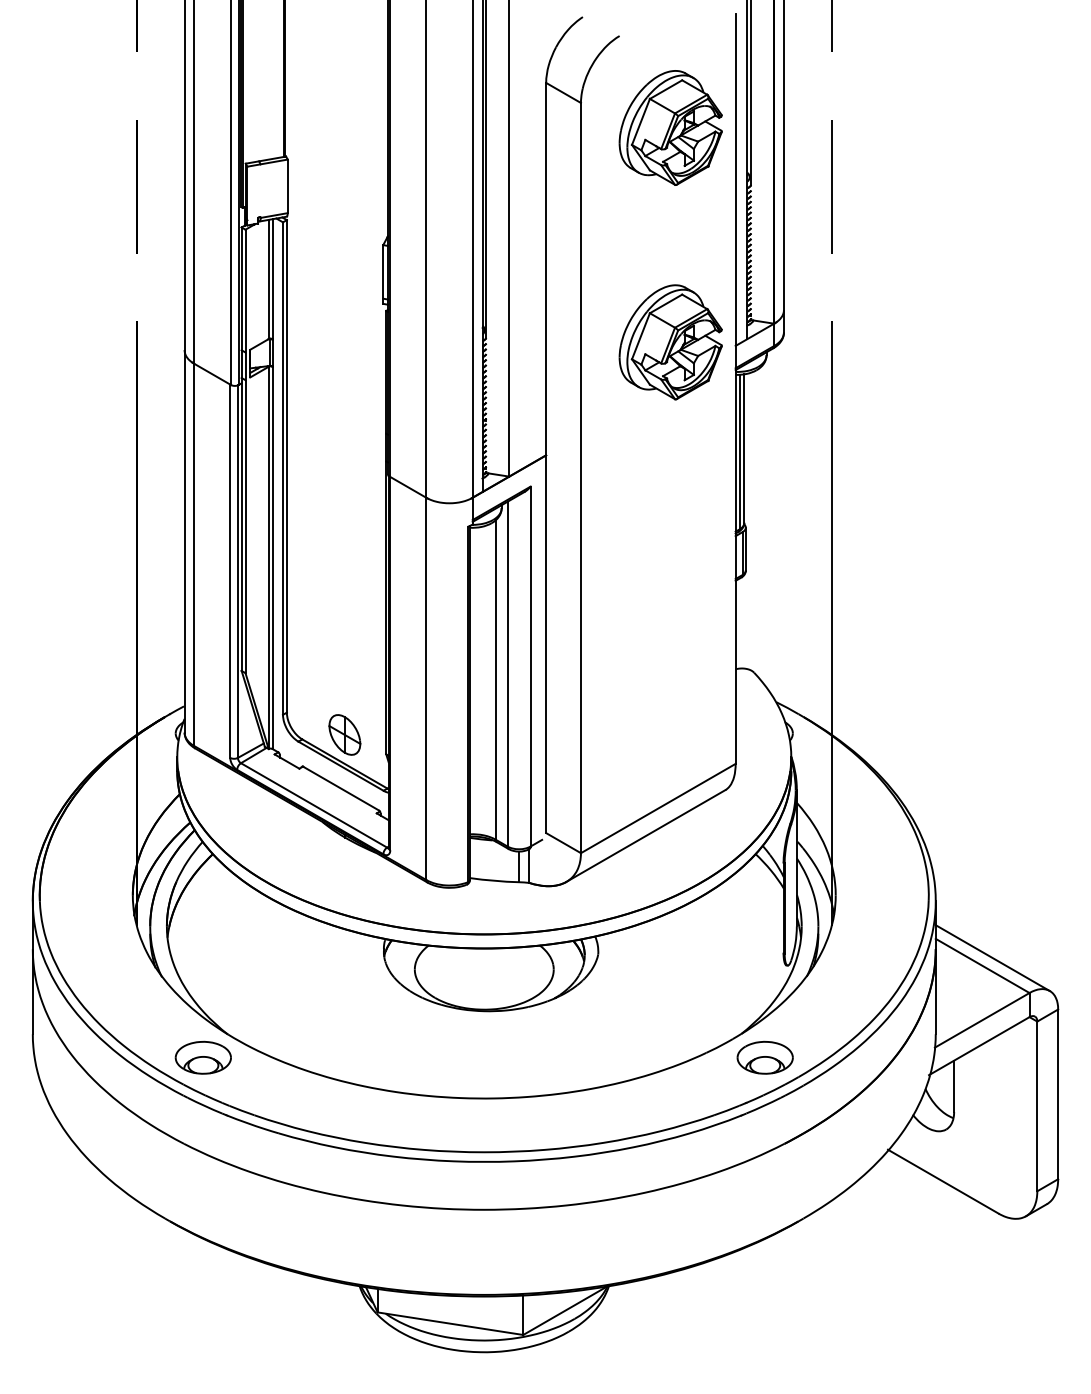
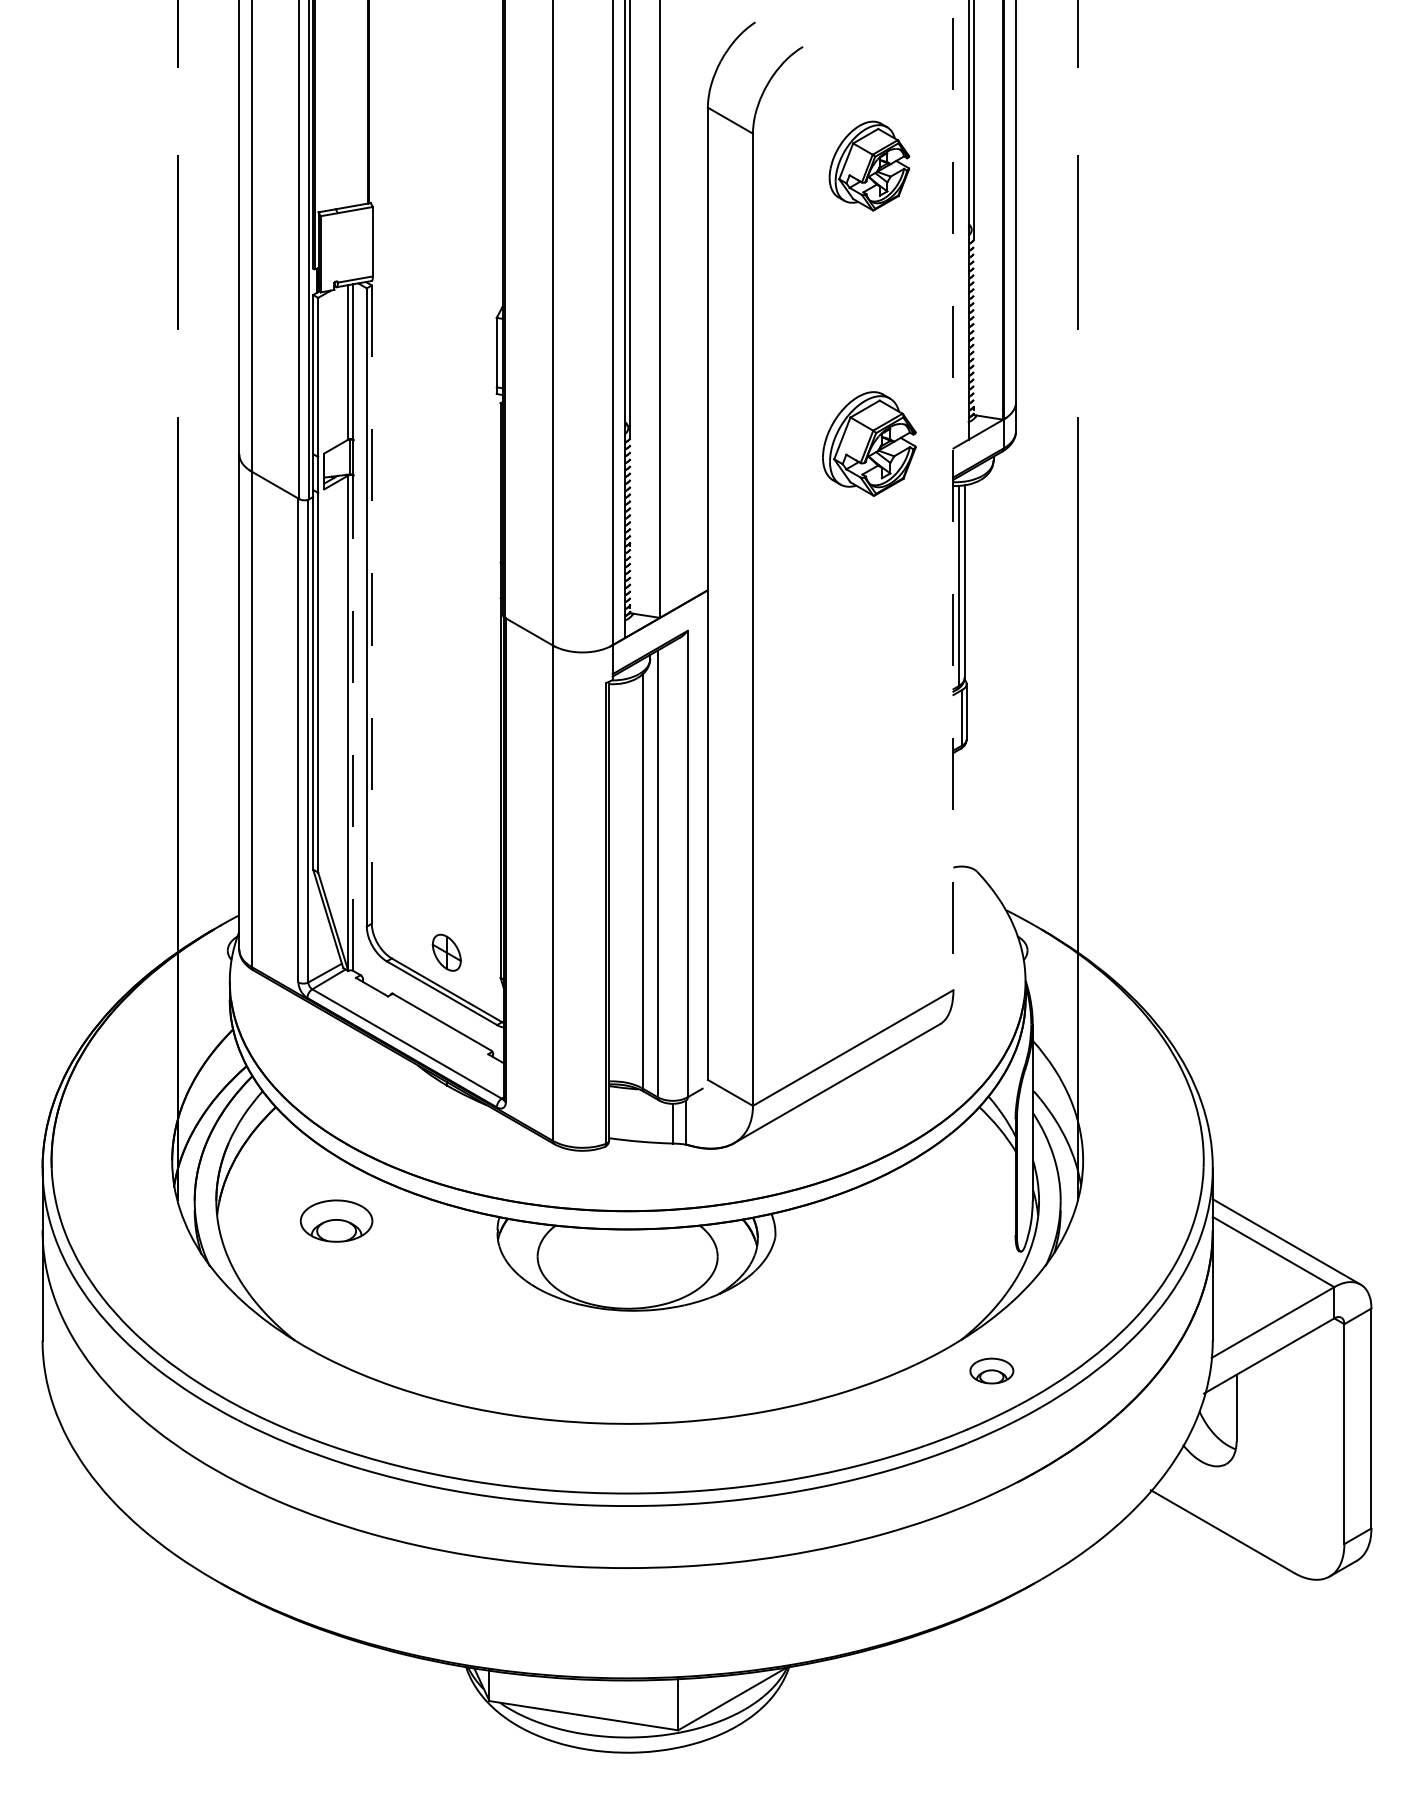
part: (670, 127) -> (869, 165), size x0.6
part: (670, 342) -> (869, 443), size x0.7
line: (735, 389) -> (953, 504), solid -> dashed
line: (286, 467) -> (371, 605), solid -> dashed
line: (272, 558) -> (353, 723), solid -> dashed
part: (344, 734) -> (446, 952), size x0.7
part: (203, 1057) -> (336, 1220), moved
part: (765, 1057) -> (991, 1370), size x0.6

